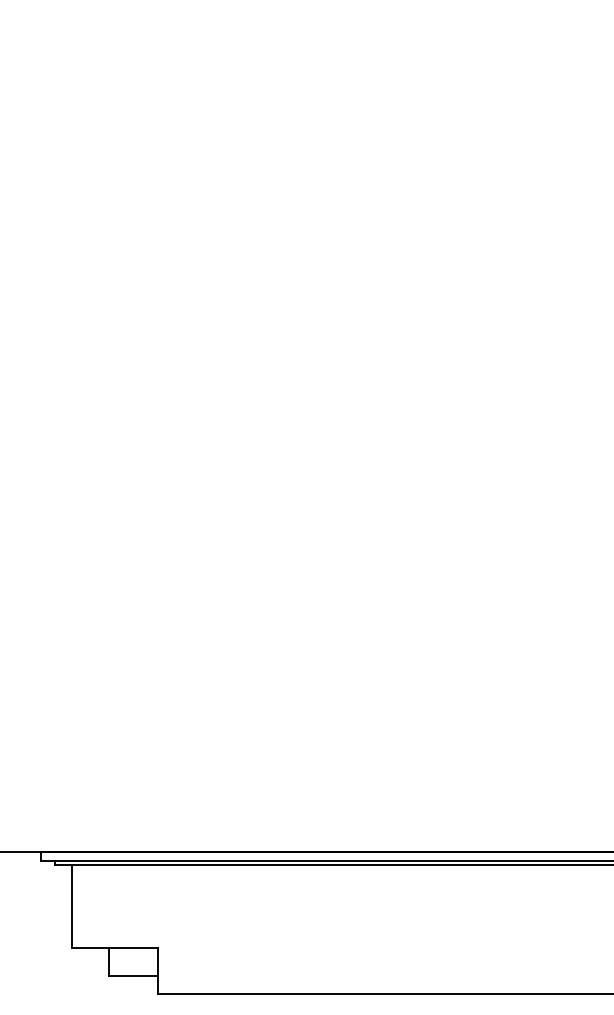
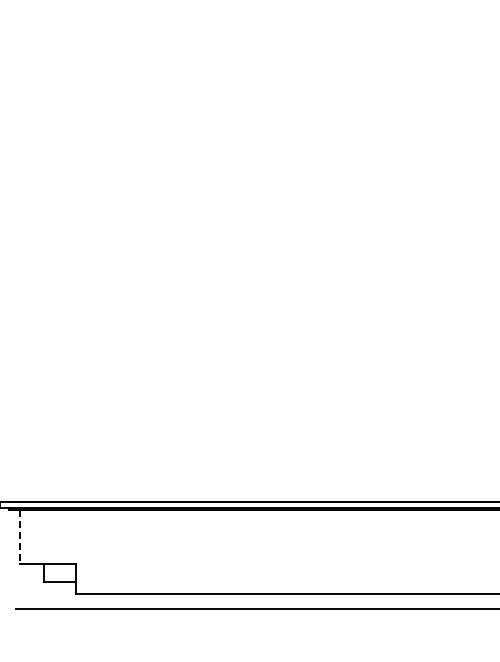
line: (72, 906) -> (20, 537), solid -> dashed

